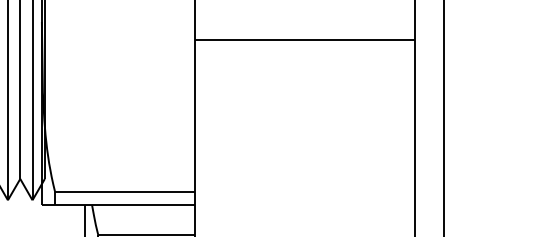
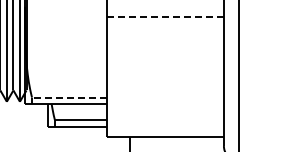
line: (305, 40) -> (165, 16), solid -> dashed
line: (123, 192) -> (68, 97), solid -> dashed

